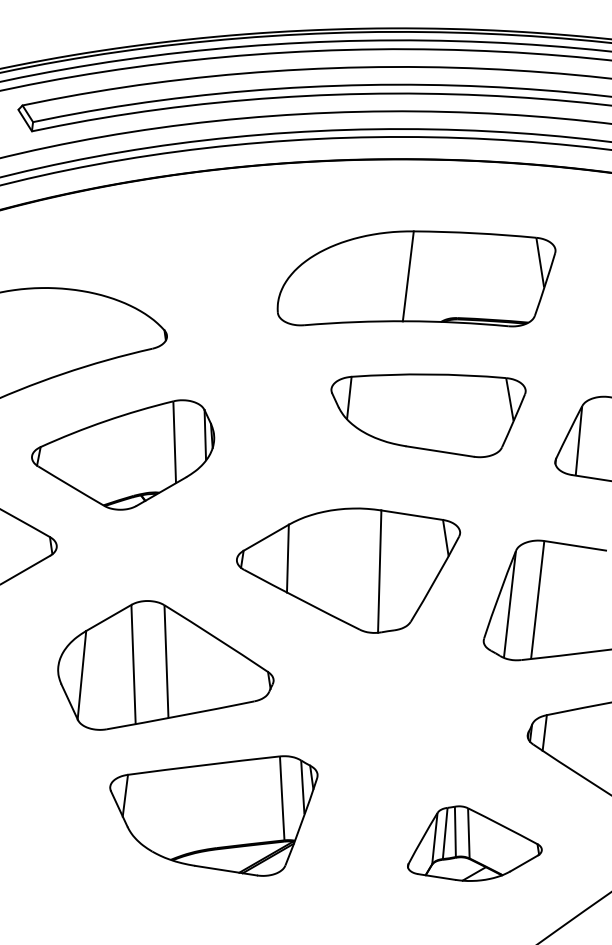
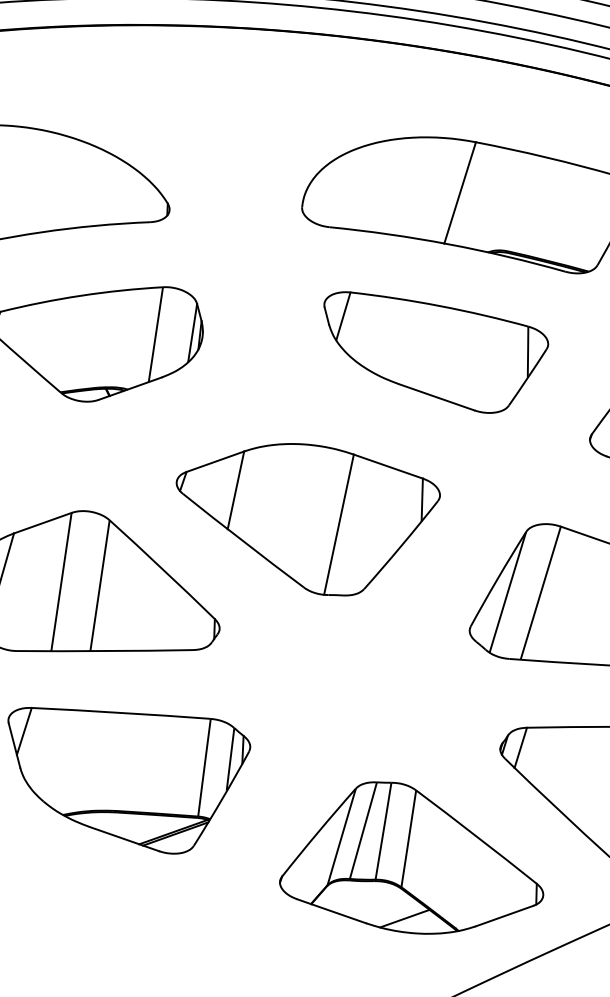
part: (428, 415) -> (430, 353), moved
part: (348, 570) -> (303, 516), moved
part: (474, 843) -> (416, 860), size x1.67

